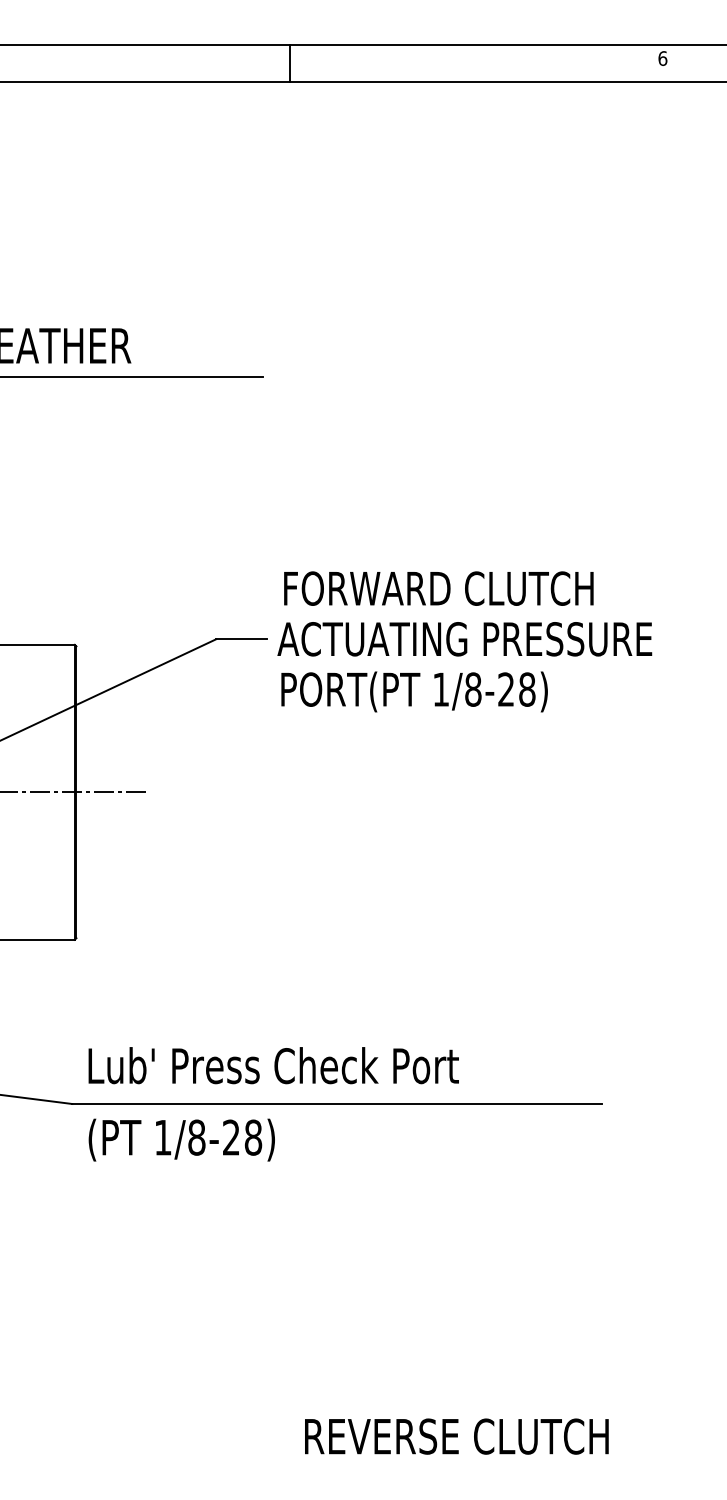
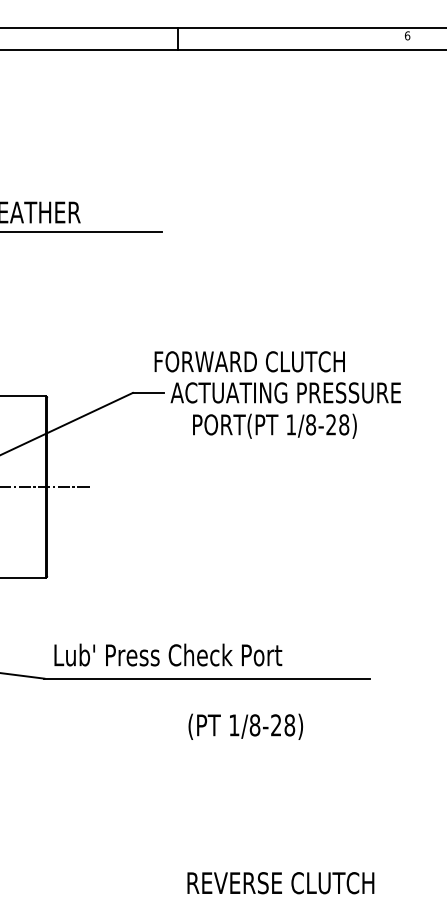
text: (438, 588) -> (249, 361), moved
text: (413, 690) -> (274, 425), moved
text: (181, 1139) -> (245, 726), moved

